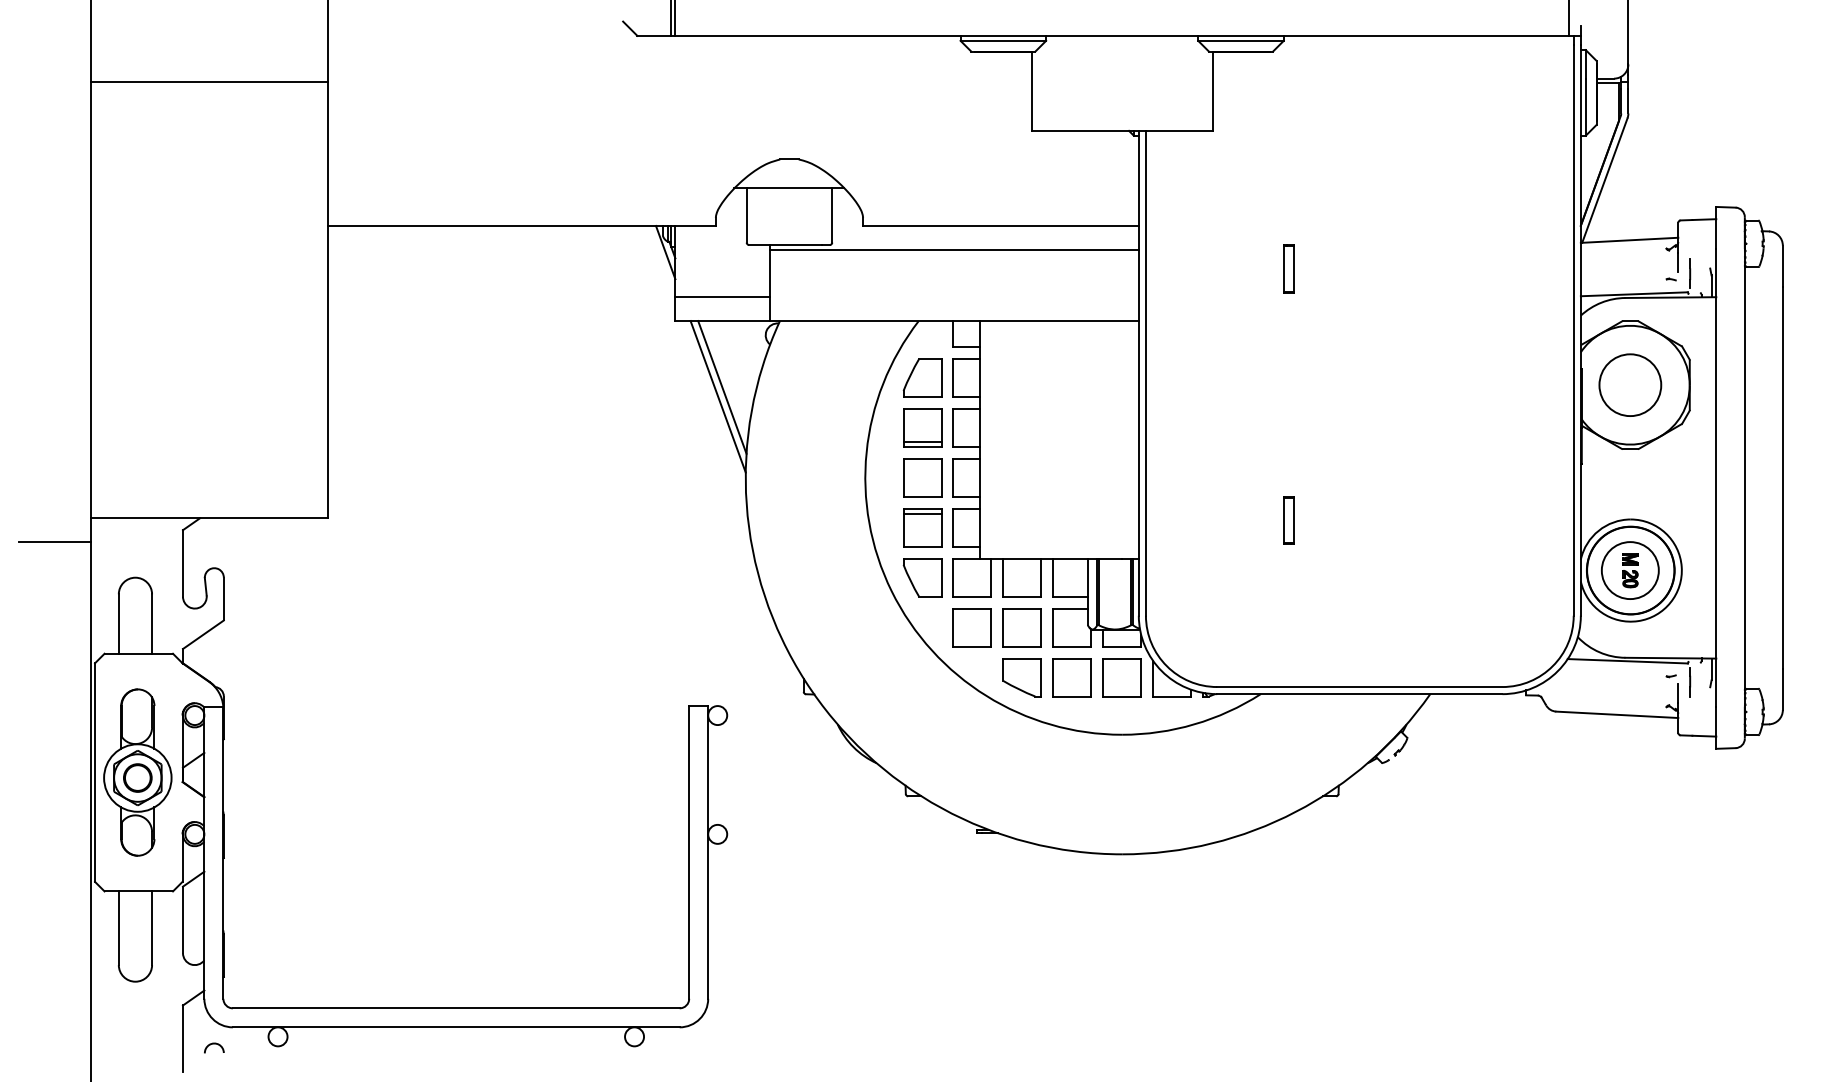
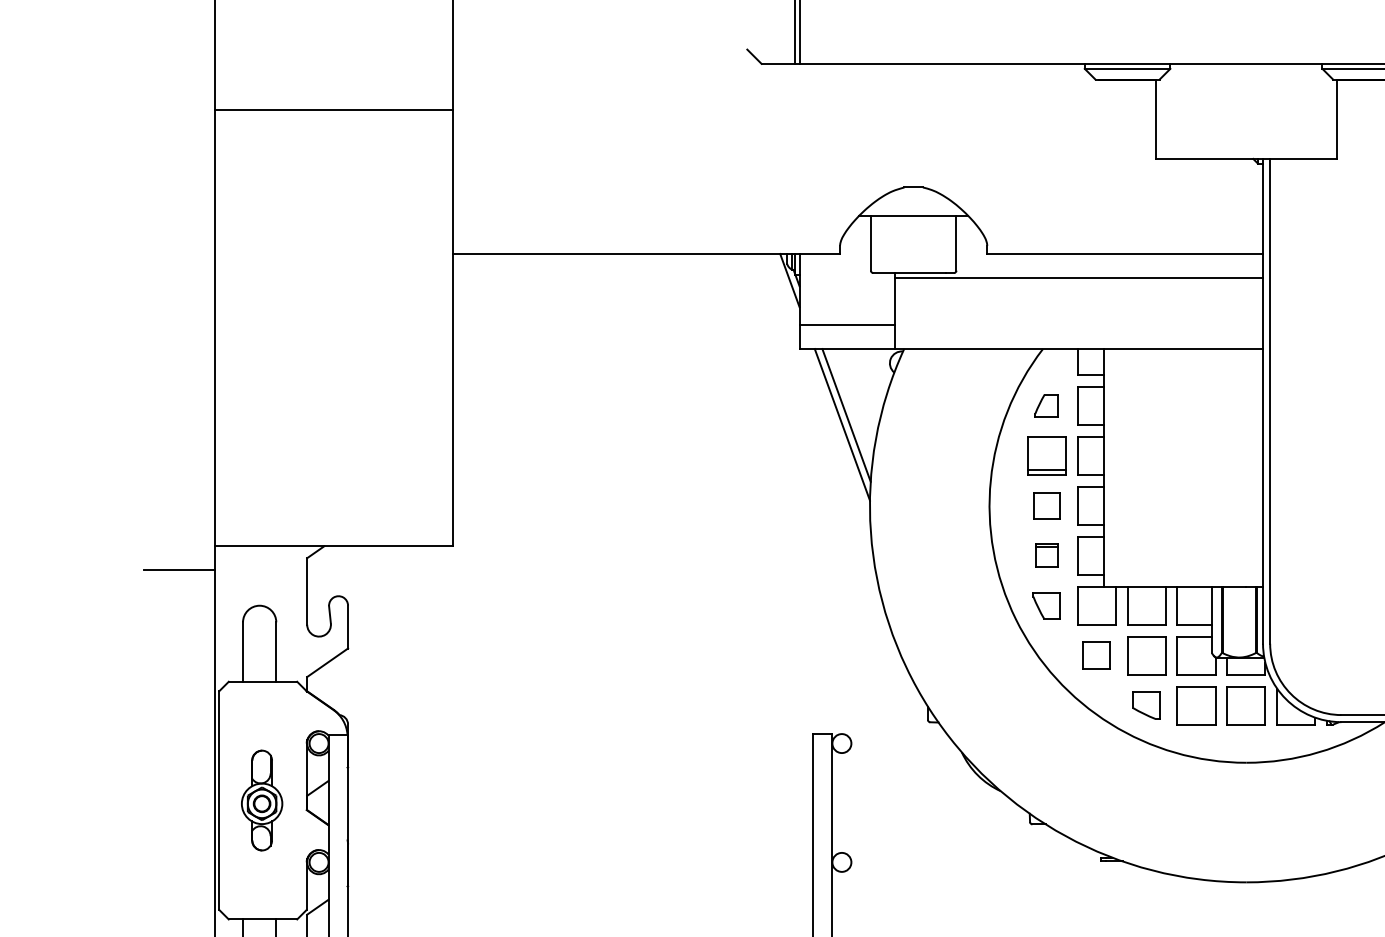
part: (922, 377) -> (1046, 405), size x0.6
part: (922, 477) -> (1046, 505), size x0.7
part: (922, 527) -> (1046, 555), size x0.6
part: (922, 577) -> (1046, 605), size x0.7
part: (971, 627) -> (1095, 655), size x0.7
part: (1021, 677) -> (1145, 705), size x0.7
part: (137, 772) -> (261, 800), size x0.6

